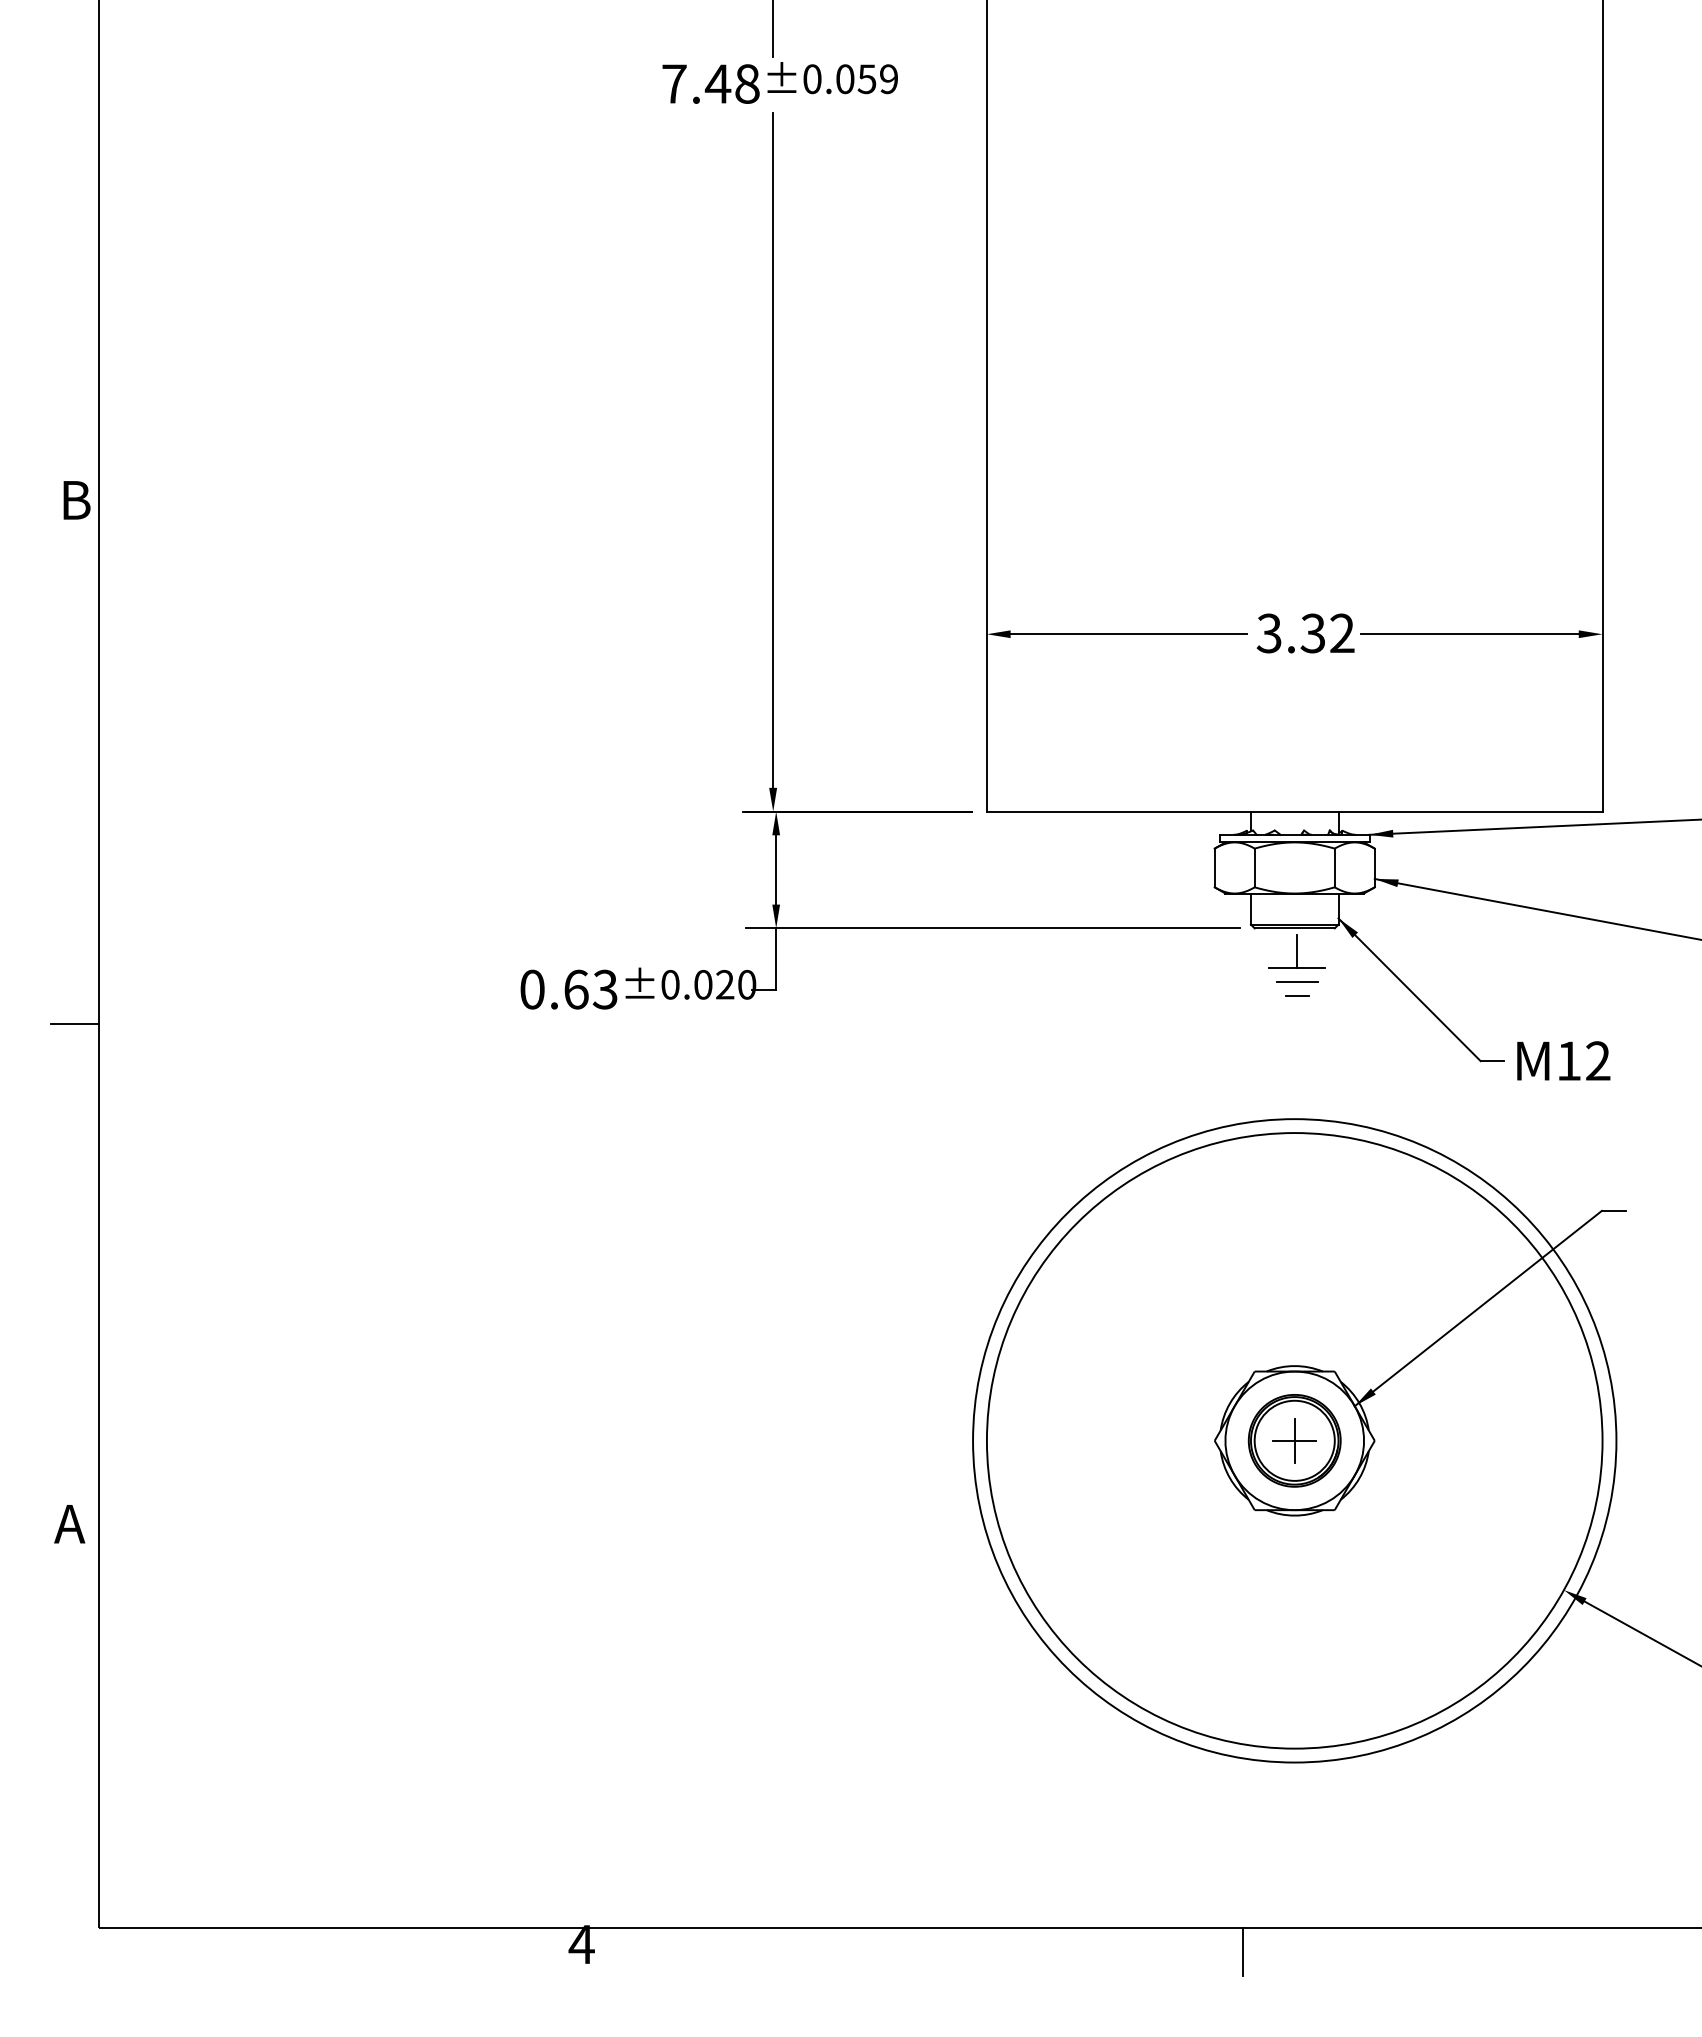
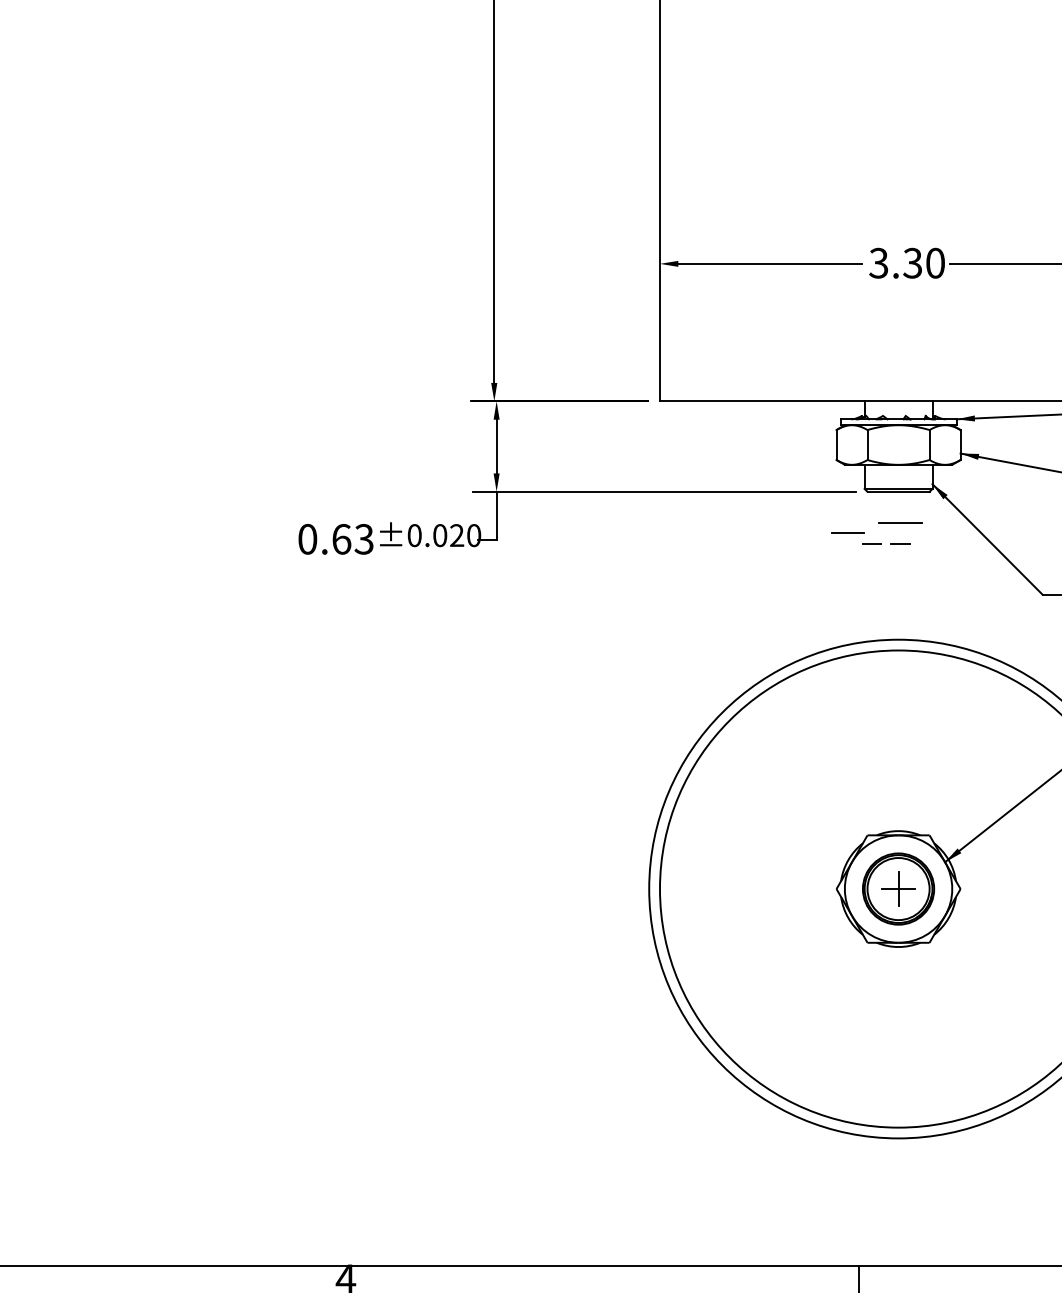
text: (1342, 633) -> (935, 263), 3.32 -> 3.30
line: (1297, 951) -> (900, 509), removed
line: (1297, 981) -> (847, 533), moved
line: (1260, 995) -> (872, 543), added

